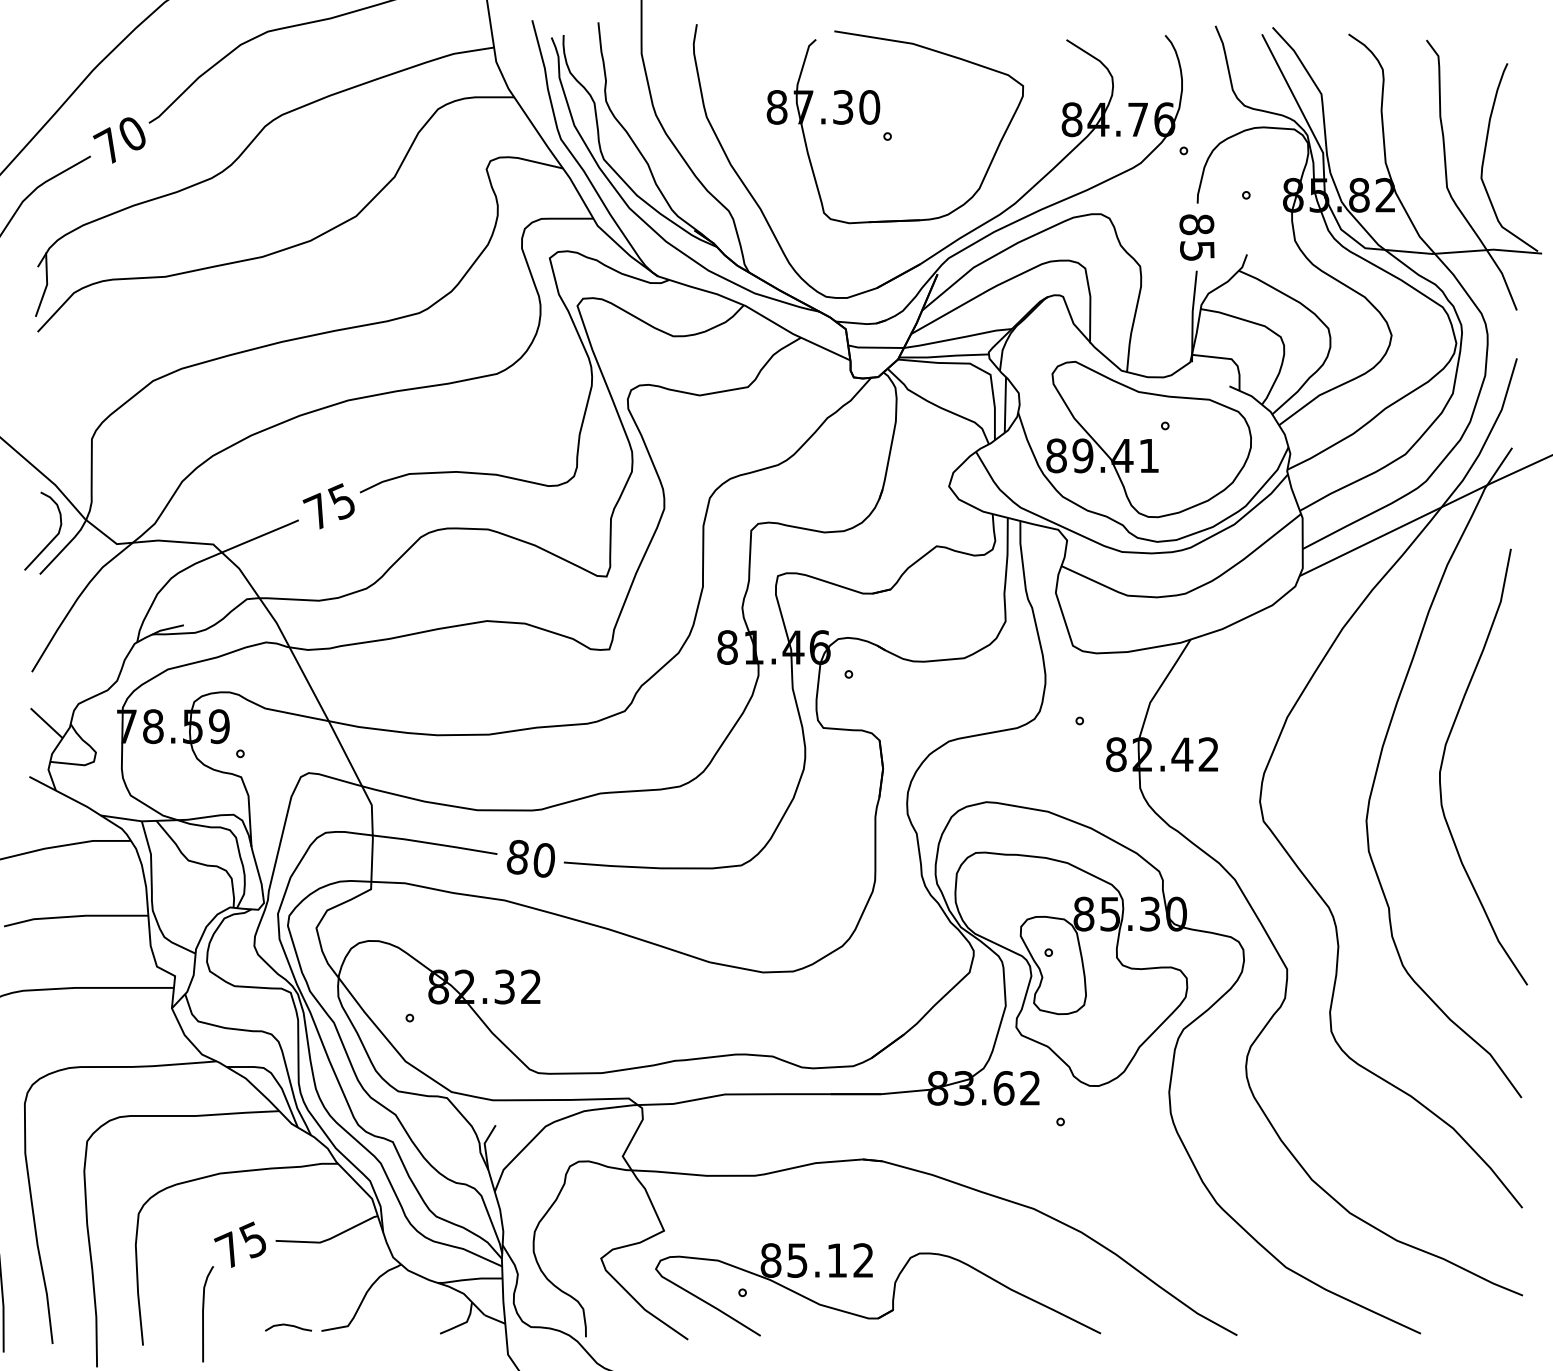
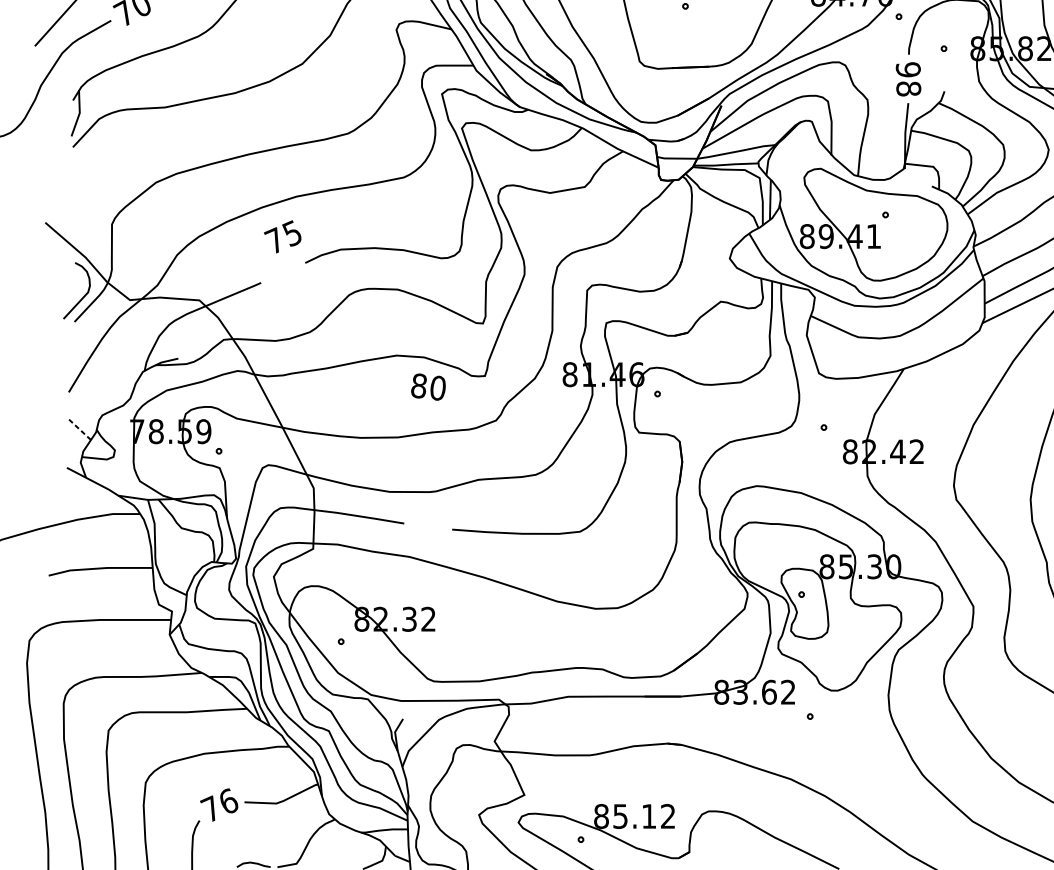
text: (1196, 237) -> (908, 79), 85 -> 98
text: (328, 506) -> (282, 236), moved
line: (46, 723) -> (79, 429), solid -> dashed
text: (530, 858) -> (428, 386), moved
text: (253, 1239) -> (228, 801), 75 -> 76

